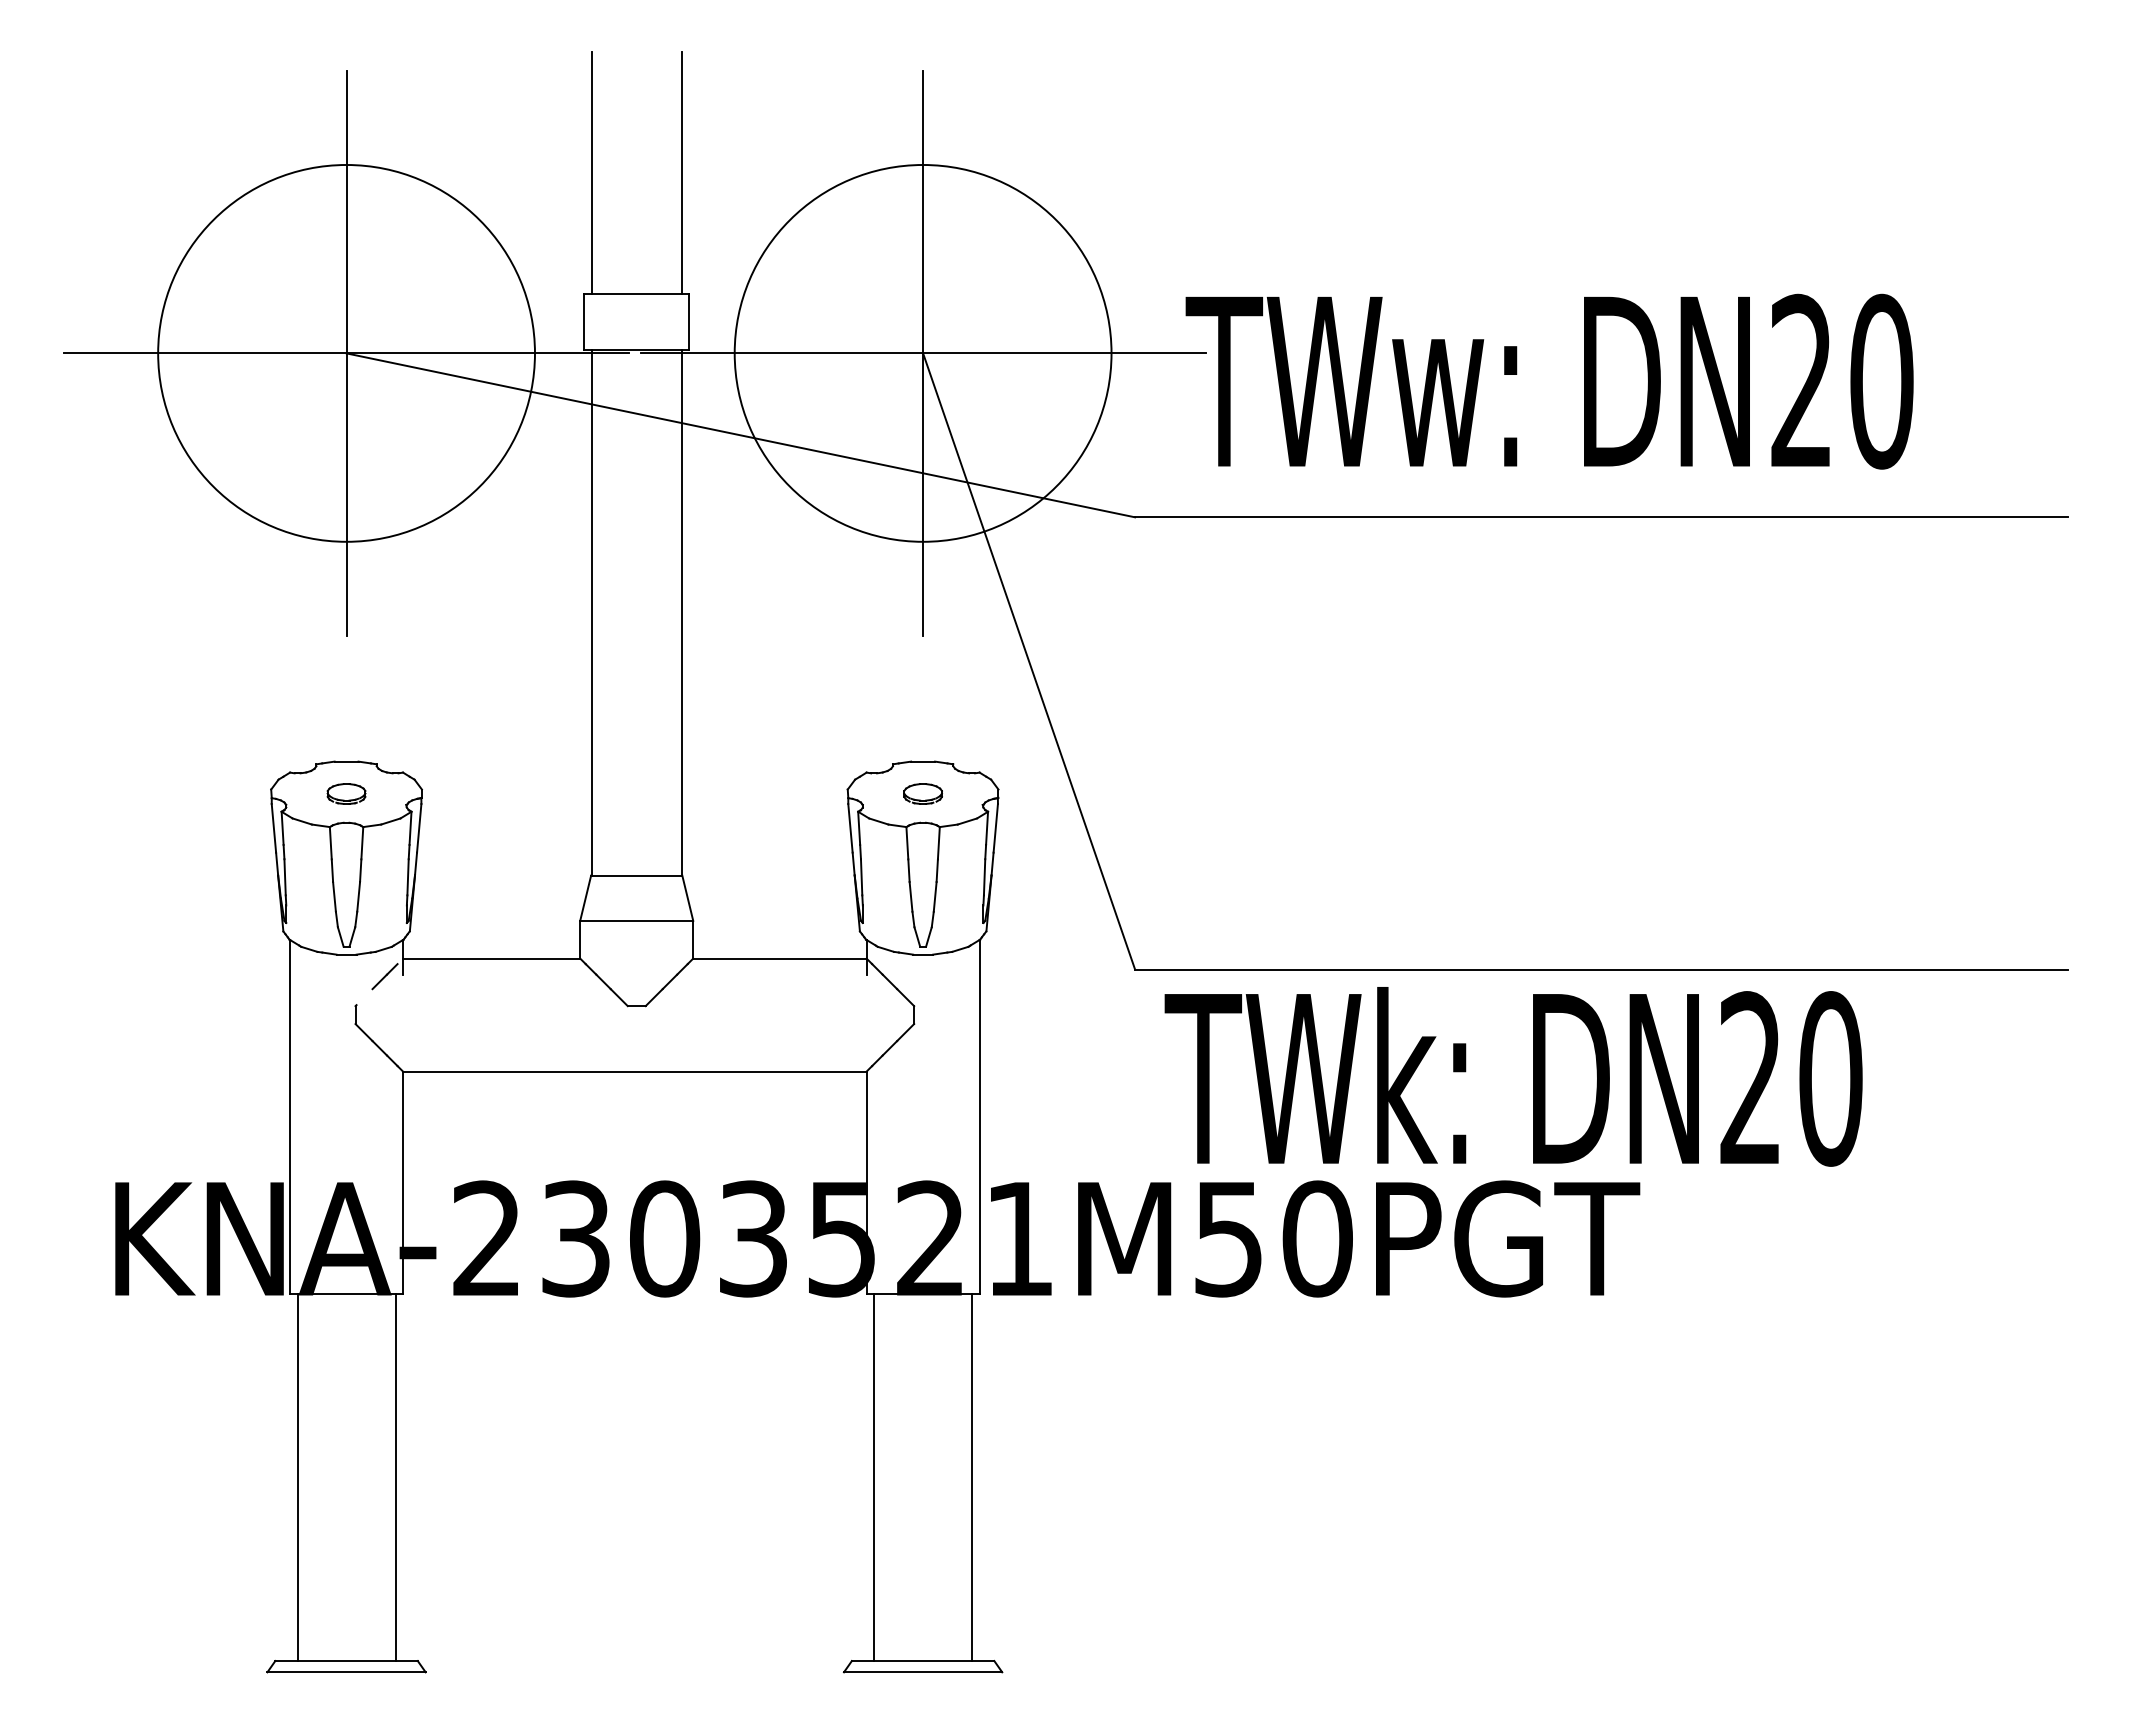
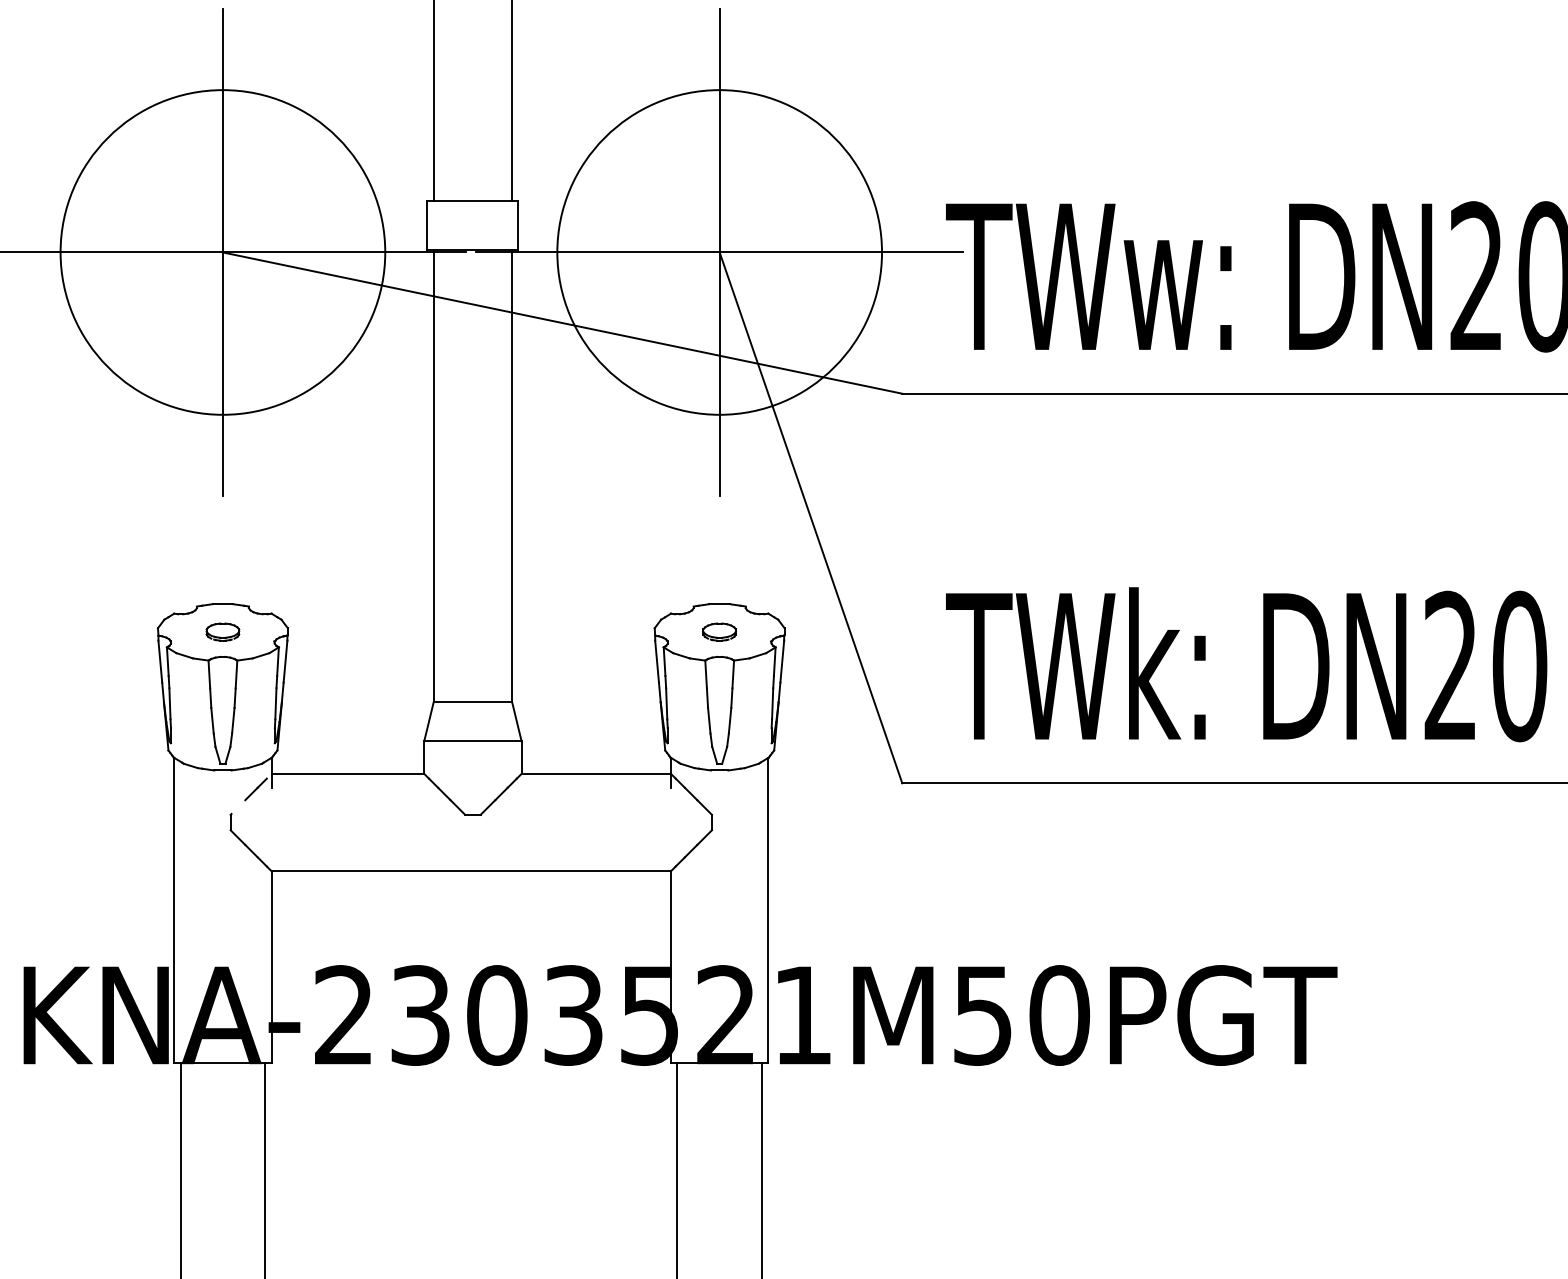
text: (1513, 1076) -> (1246, 664), moved

